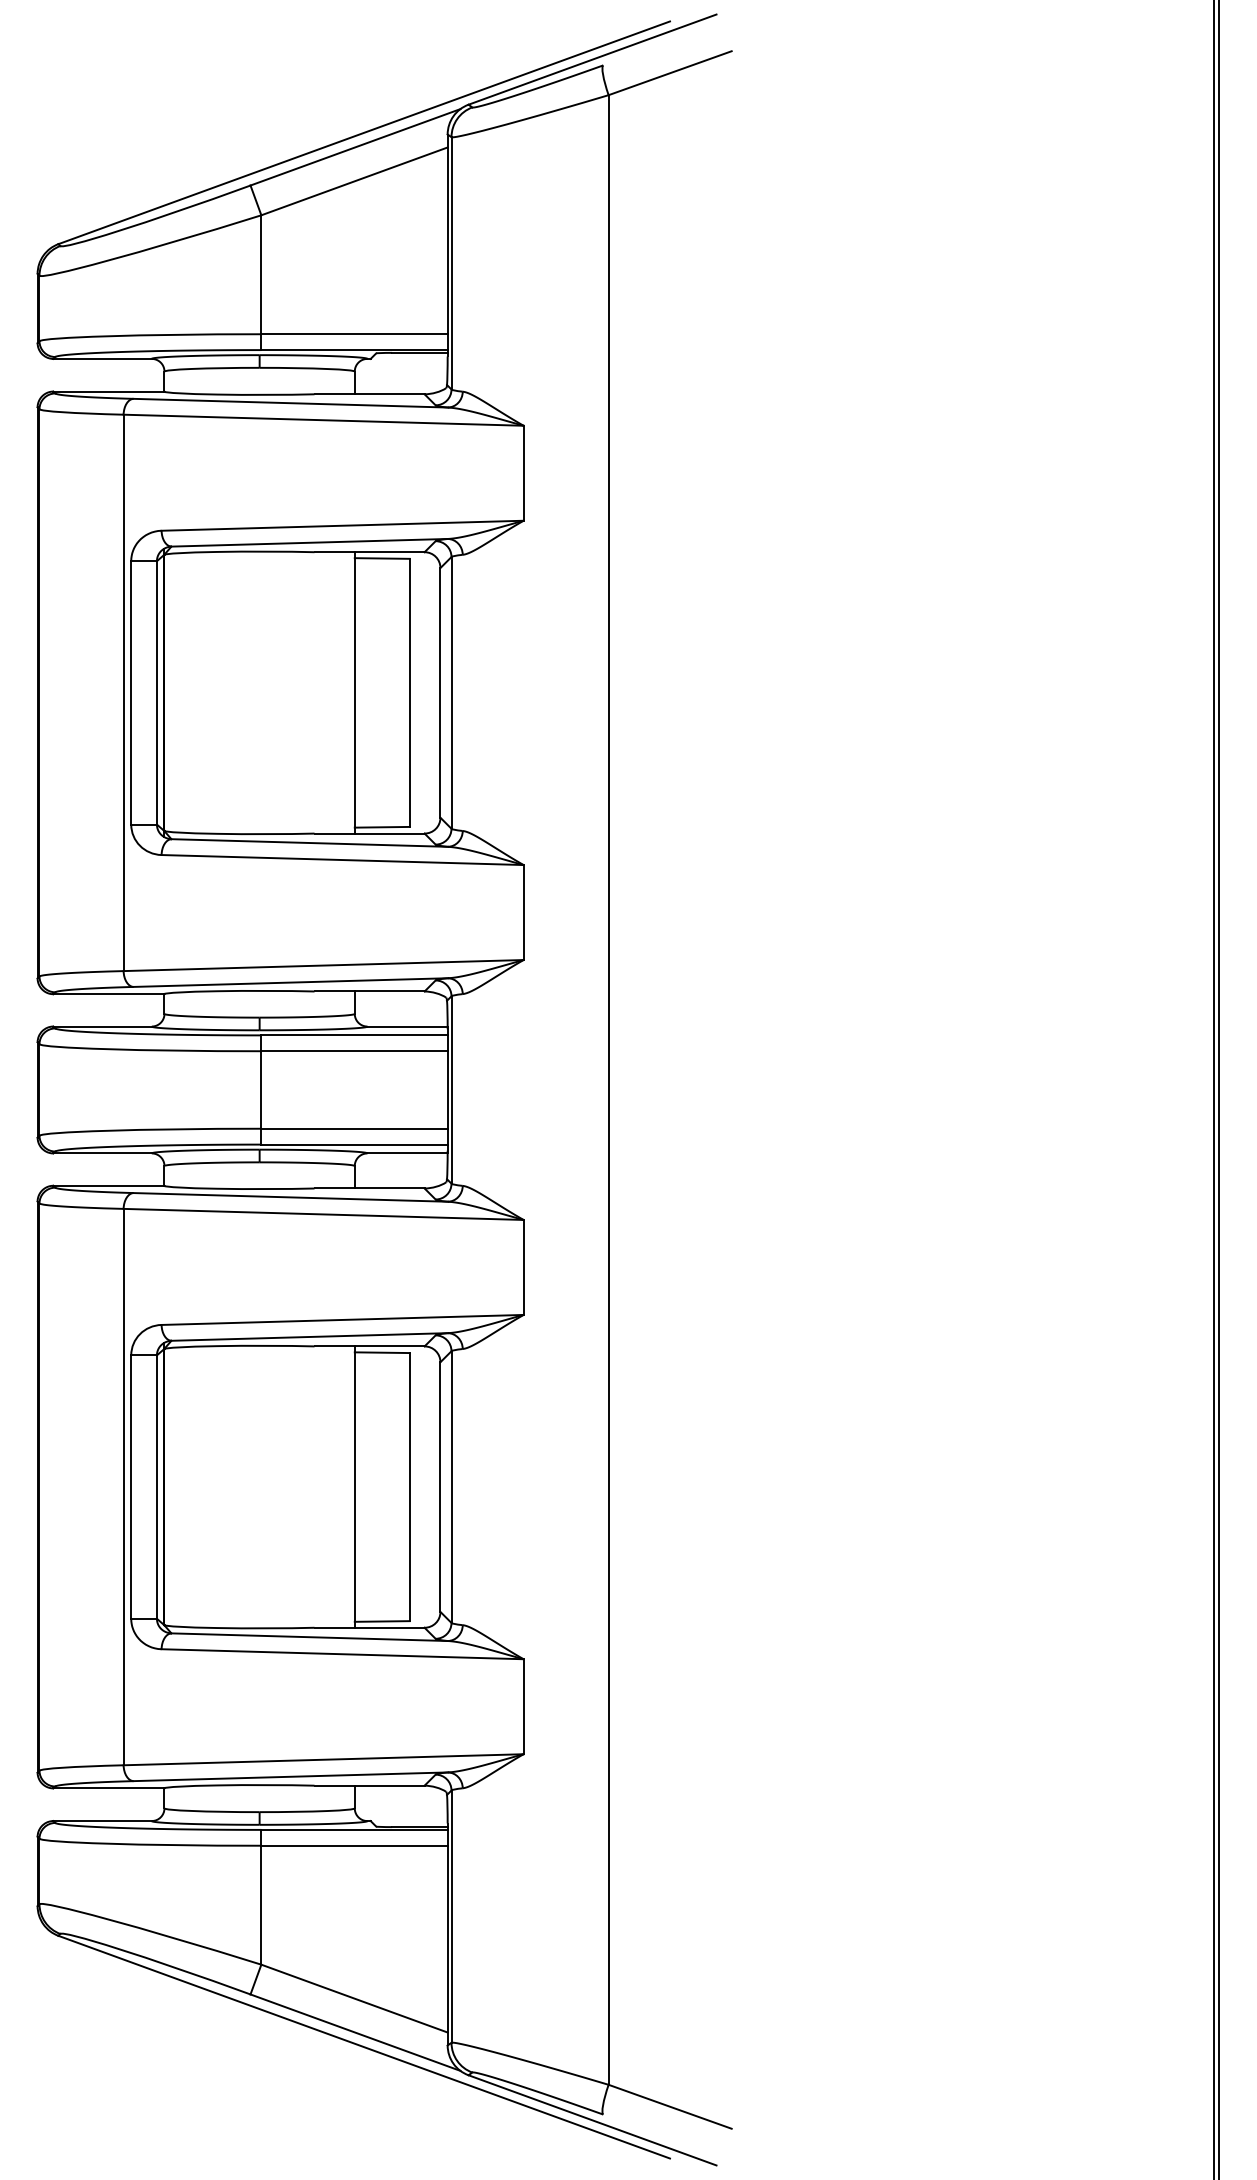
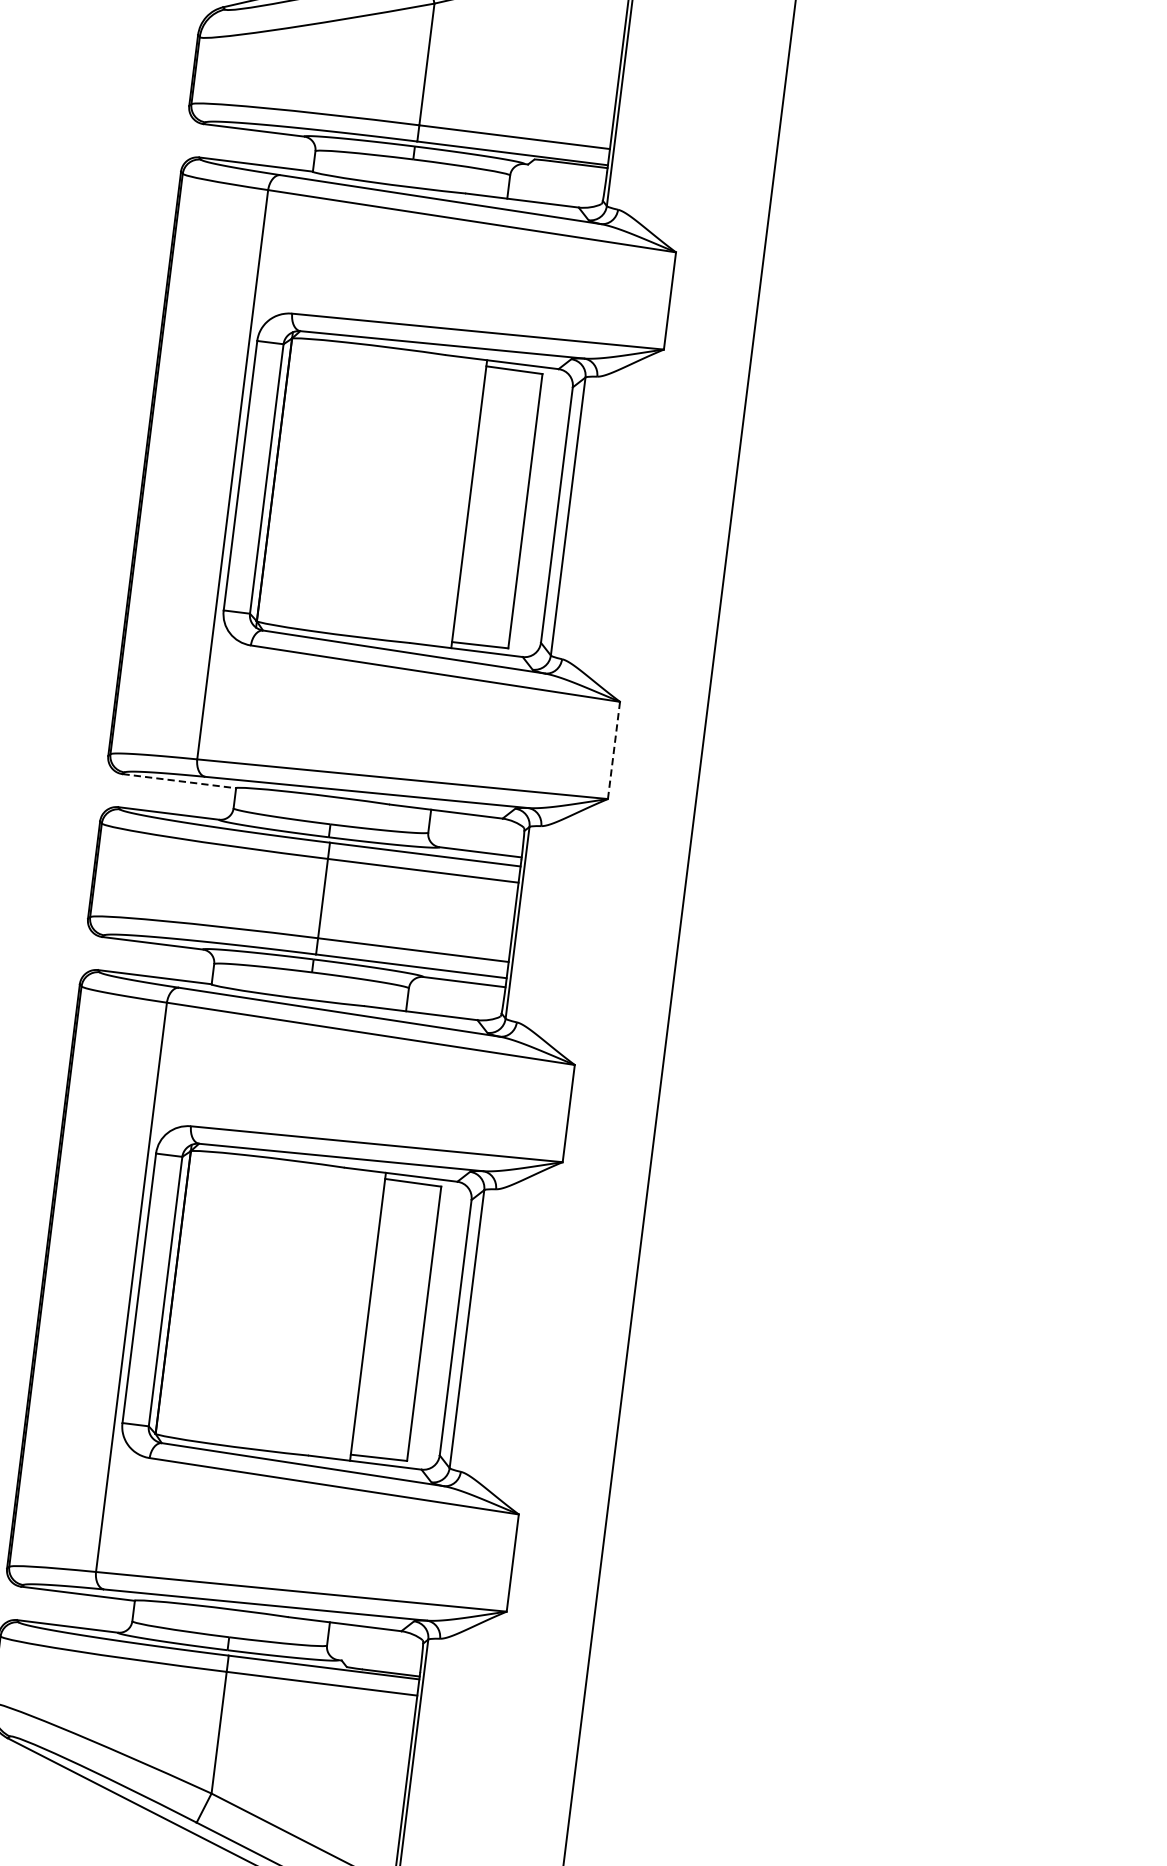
line: (523, 912) -> (613, 750), solid -> dashed
line: (109, 994) -> (179, 781), solid -> dashed

